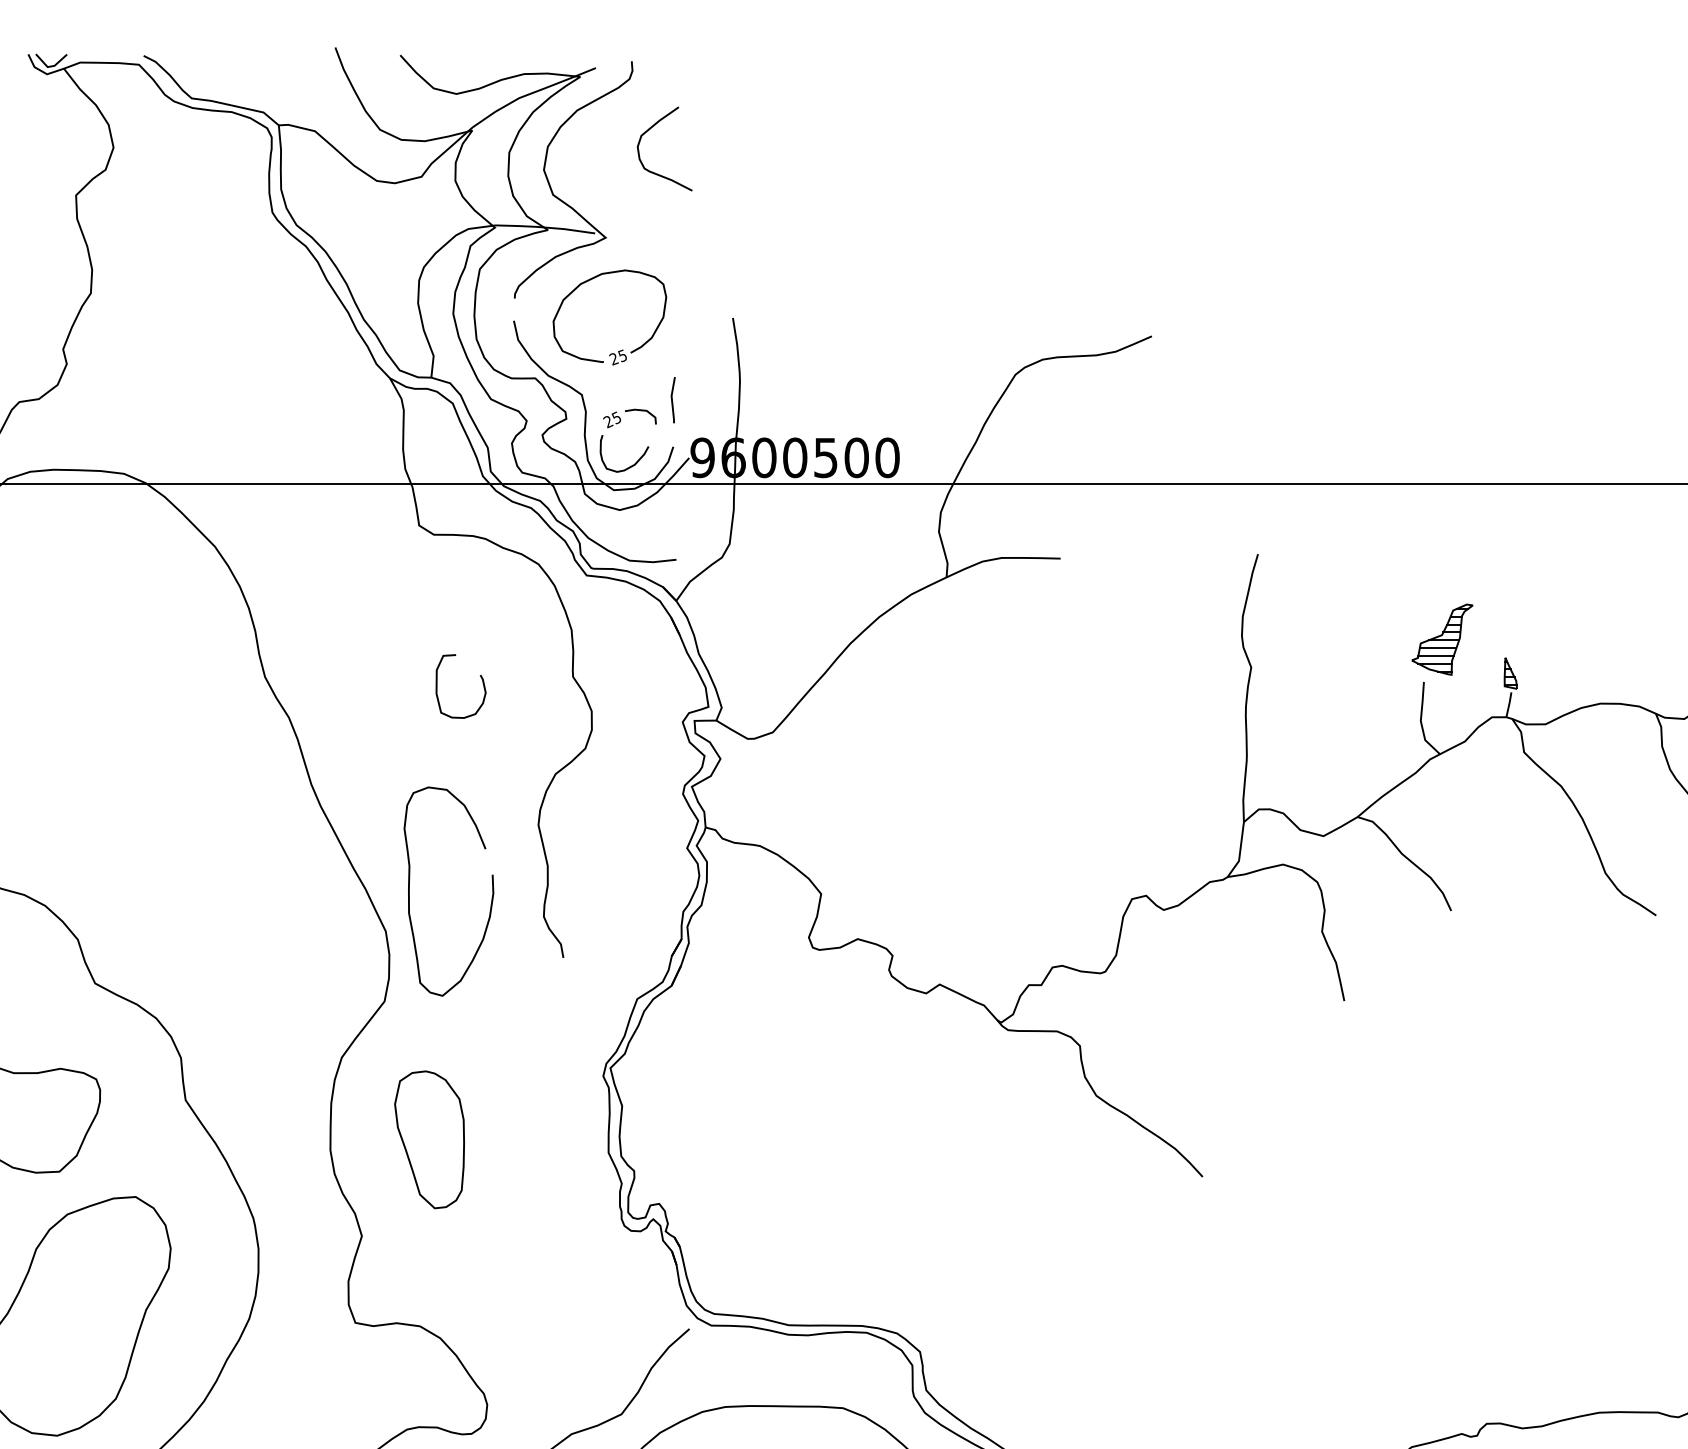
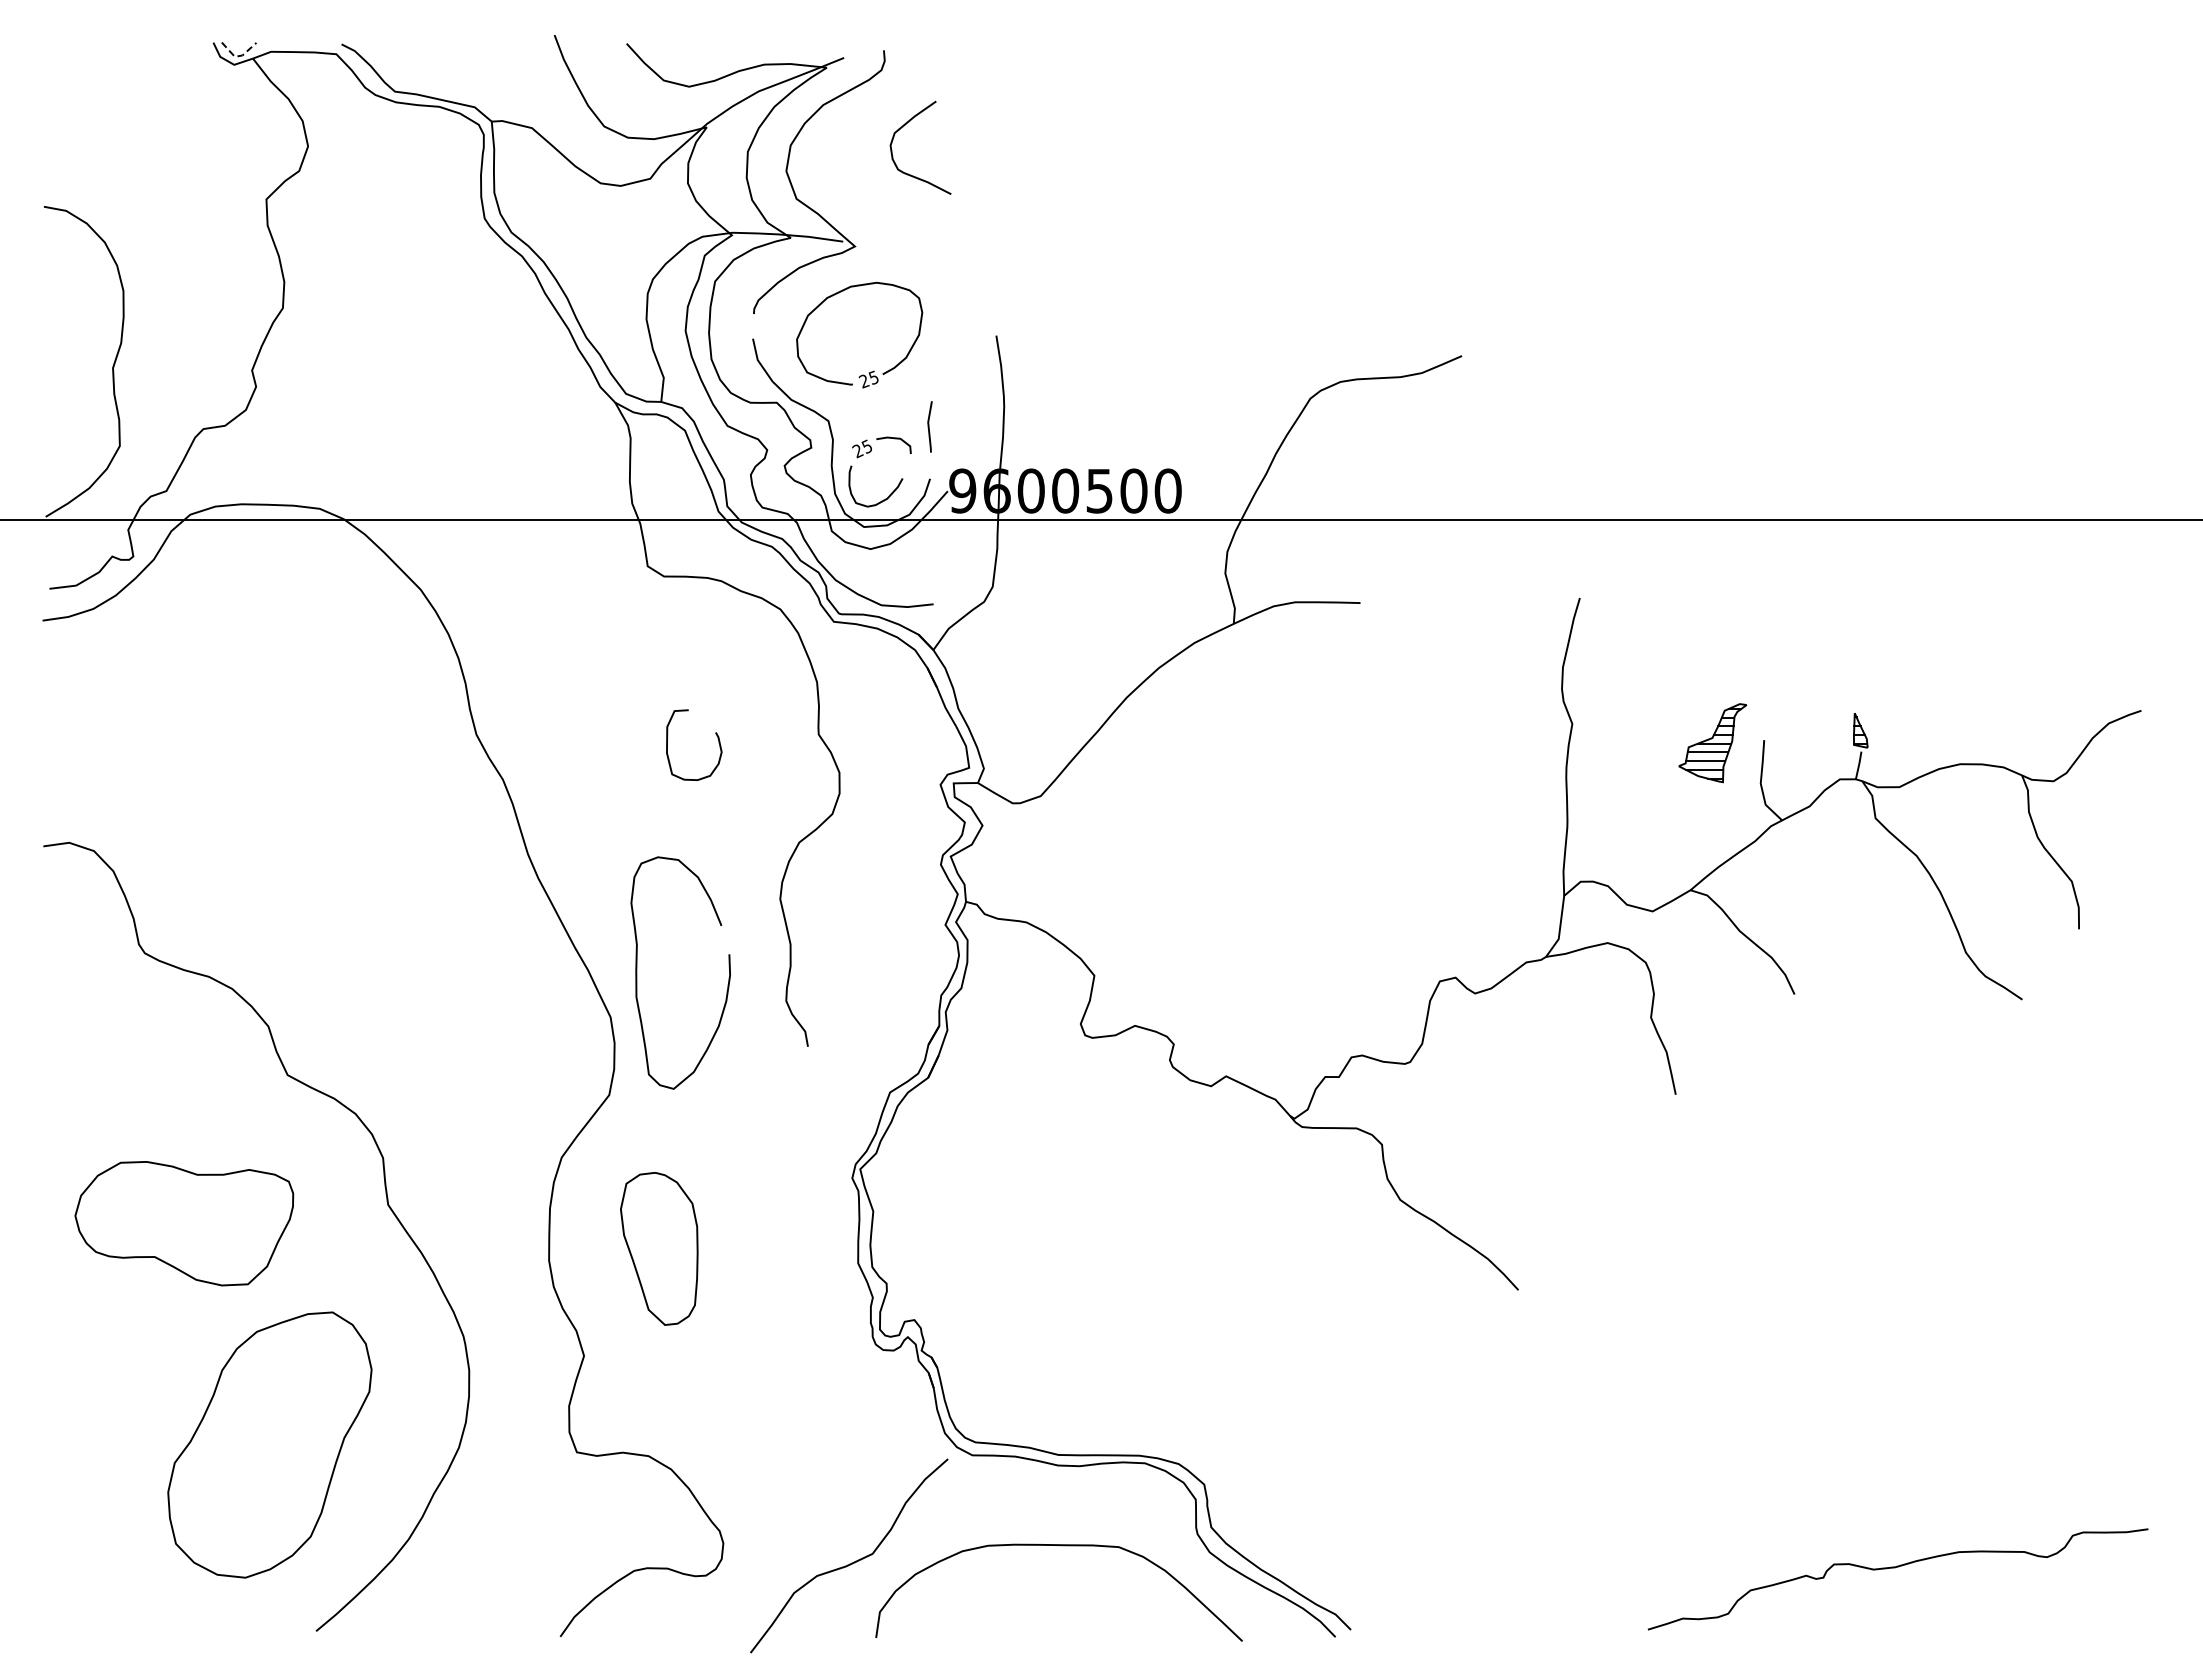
line: (50, 66) -> (238, 56), solid -> dashed
part: (1442, 640) -> (1712, 743), moved

